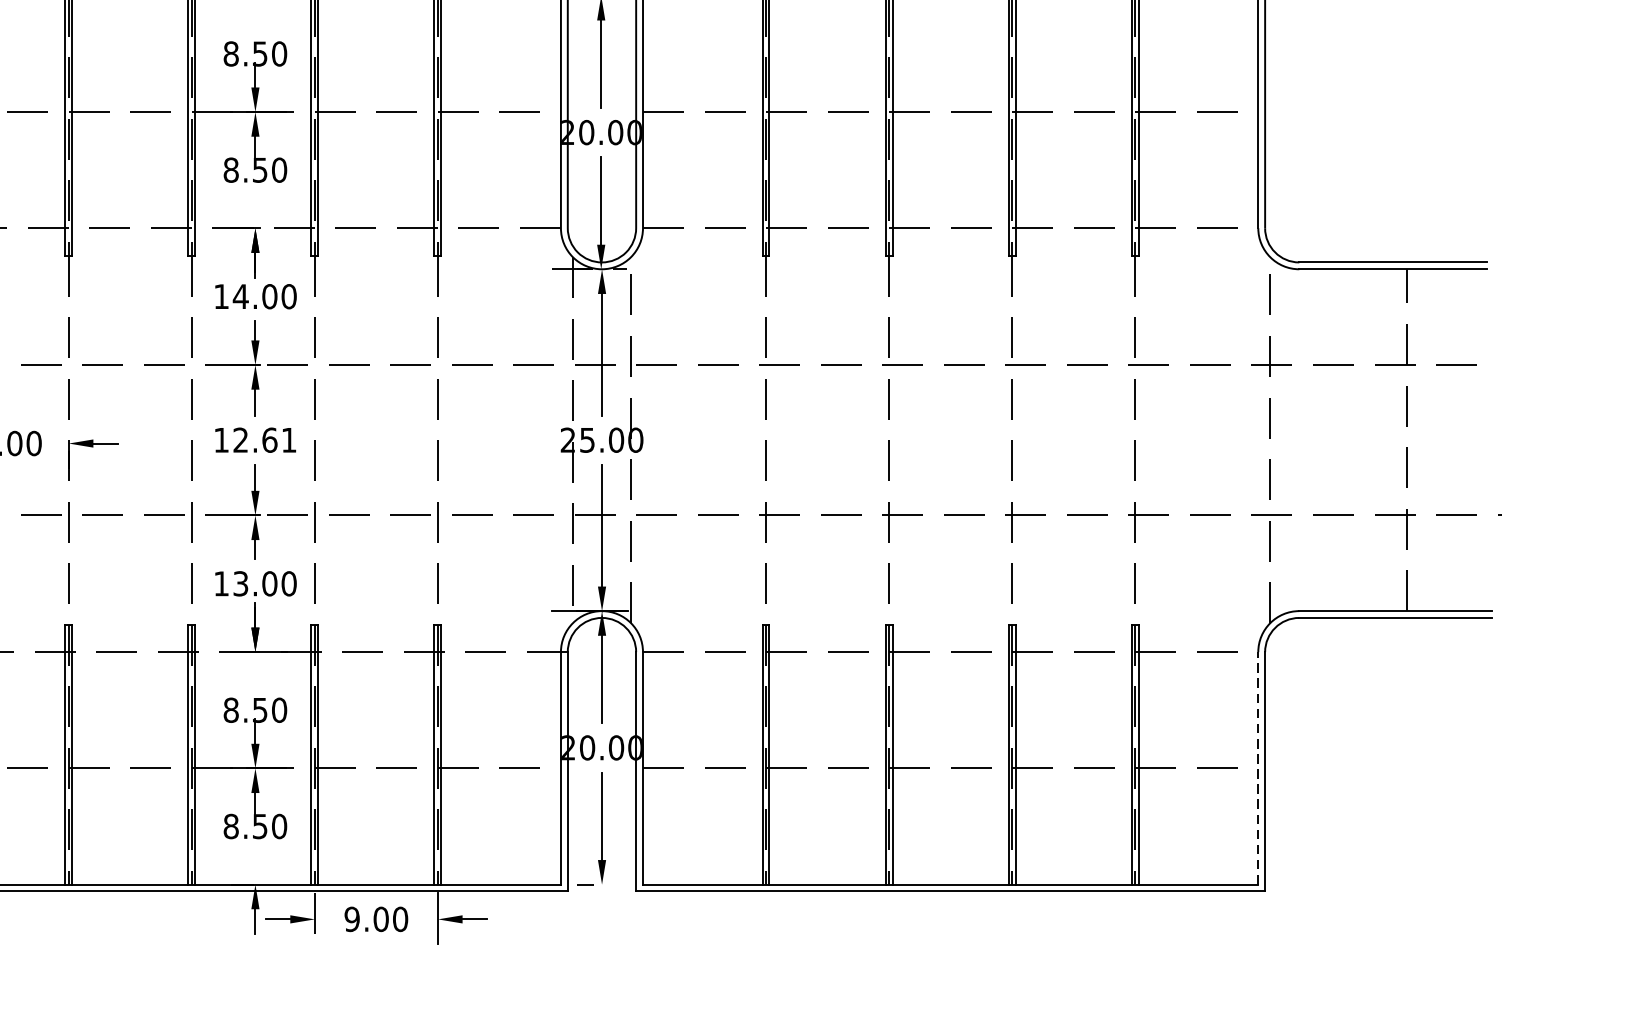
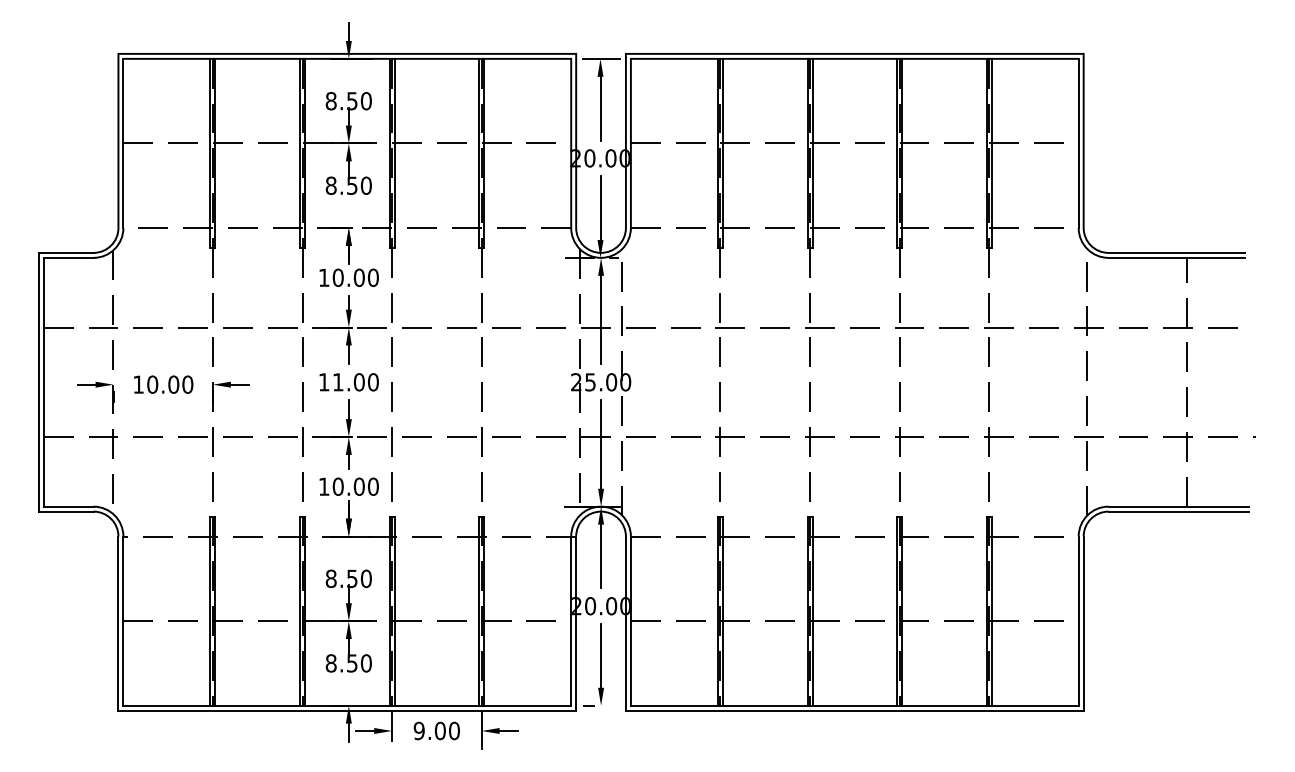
text: (241, 296) -> (338, 277), 14.00 -> 10.00
text: (264, 440) -> (355, 382), 12.61 -> 11.00
text: (239, 583) -> (337, 486), 13.00 -> 10.00
line: (1258, 768) -> (1078, 621), dashed -> solid

